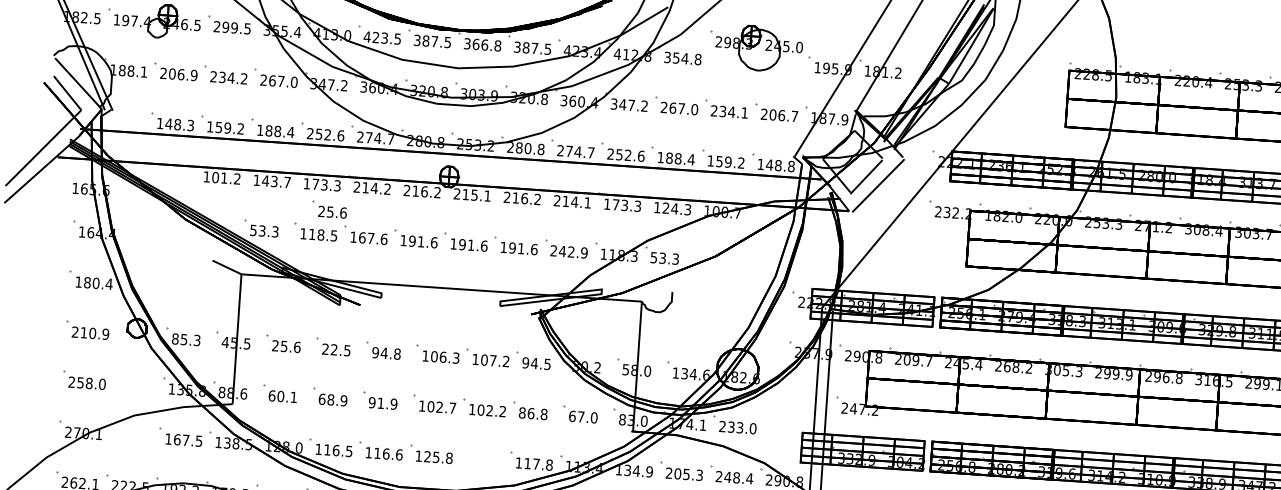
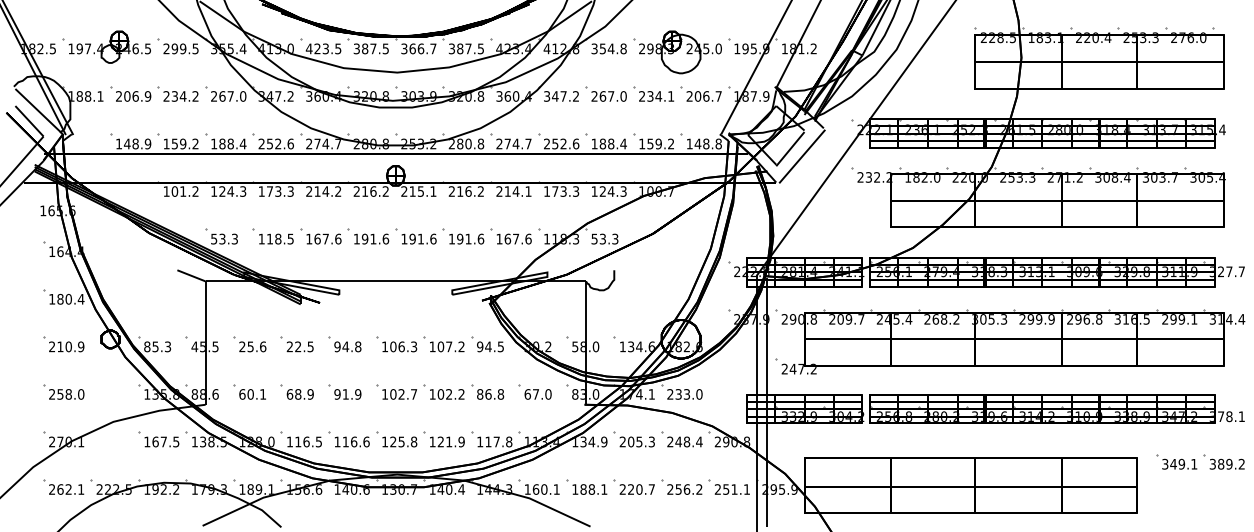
text: (498, 45) -> (433, 48), 366.8 -> 366.7
part: (755, 48) -> (677, 52), moved
text: (190, 125) -> (147, 143), 148.3 -> 148.9
text: (276, 181) -> (232, 191), 143.7 -> 124.3
part: (329, 209) -> (284, 214), removed
text: (568, 251) -> (513, 238), 242.9 -> 167.6
part: (480, 457) -> (443, 439), added

